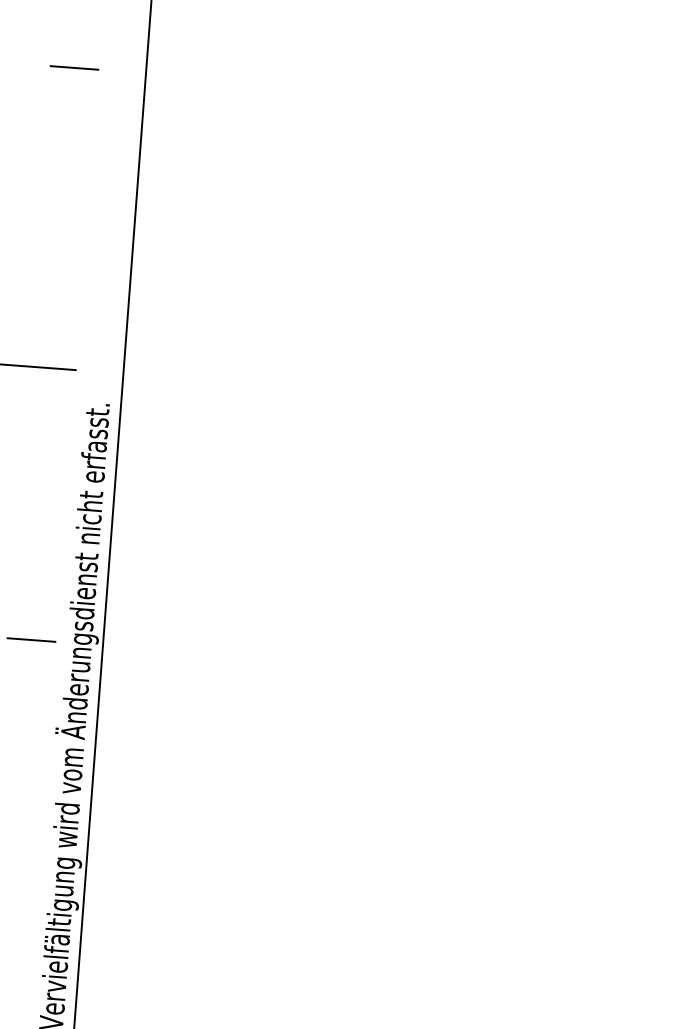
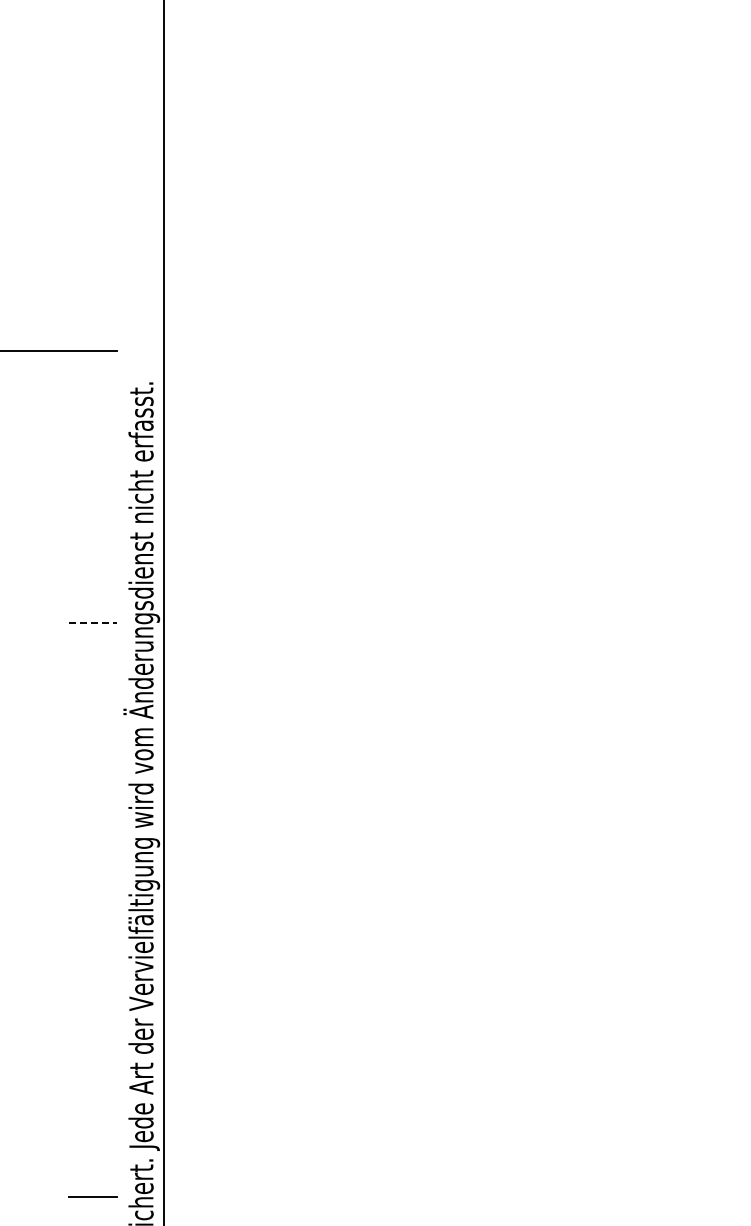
line: (74, 67) -> (92, 49), removed
line: (31, 640) -> (92, 623), solid -> dashed

